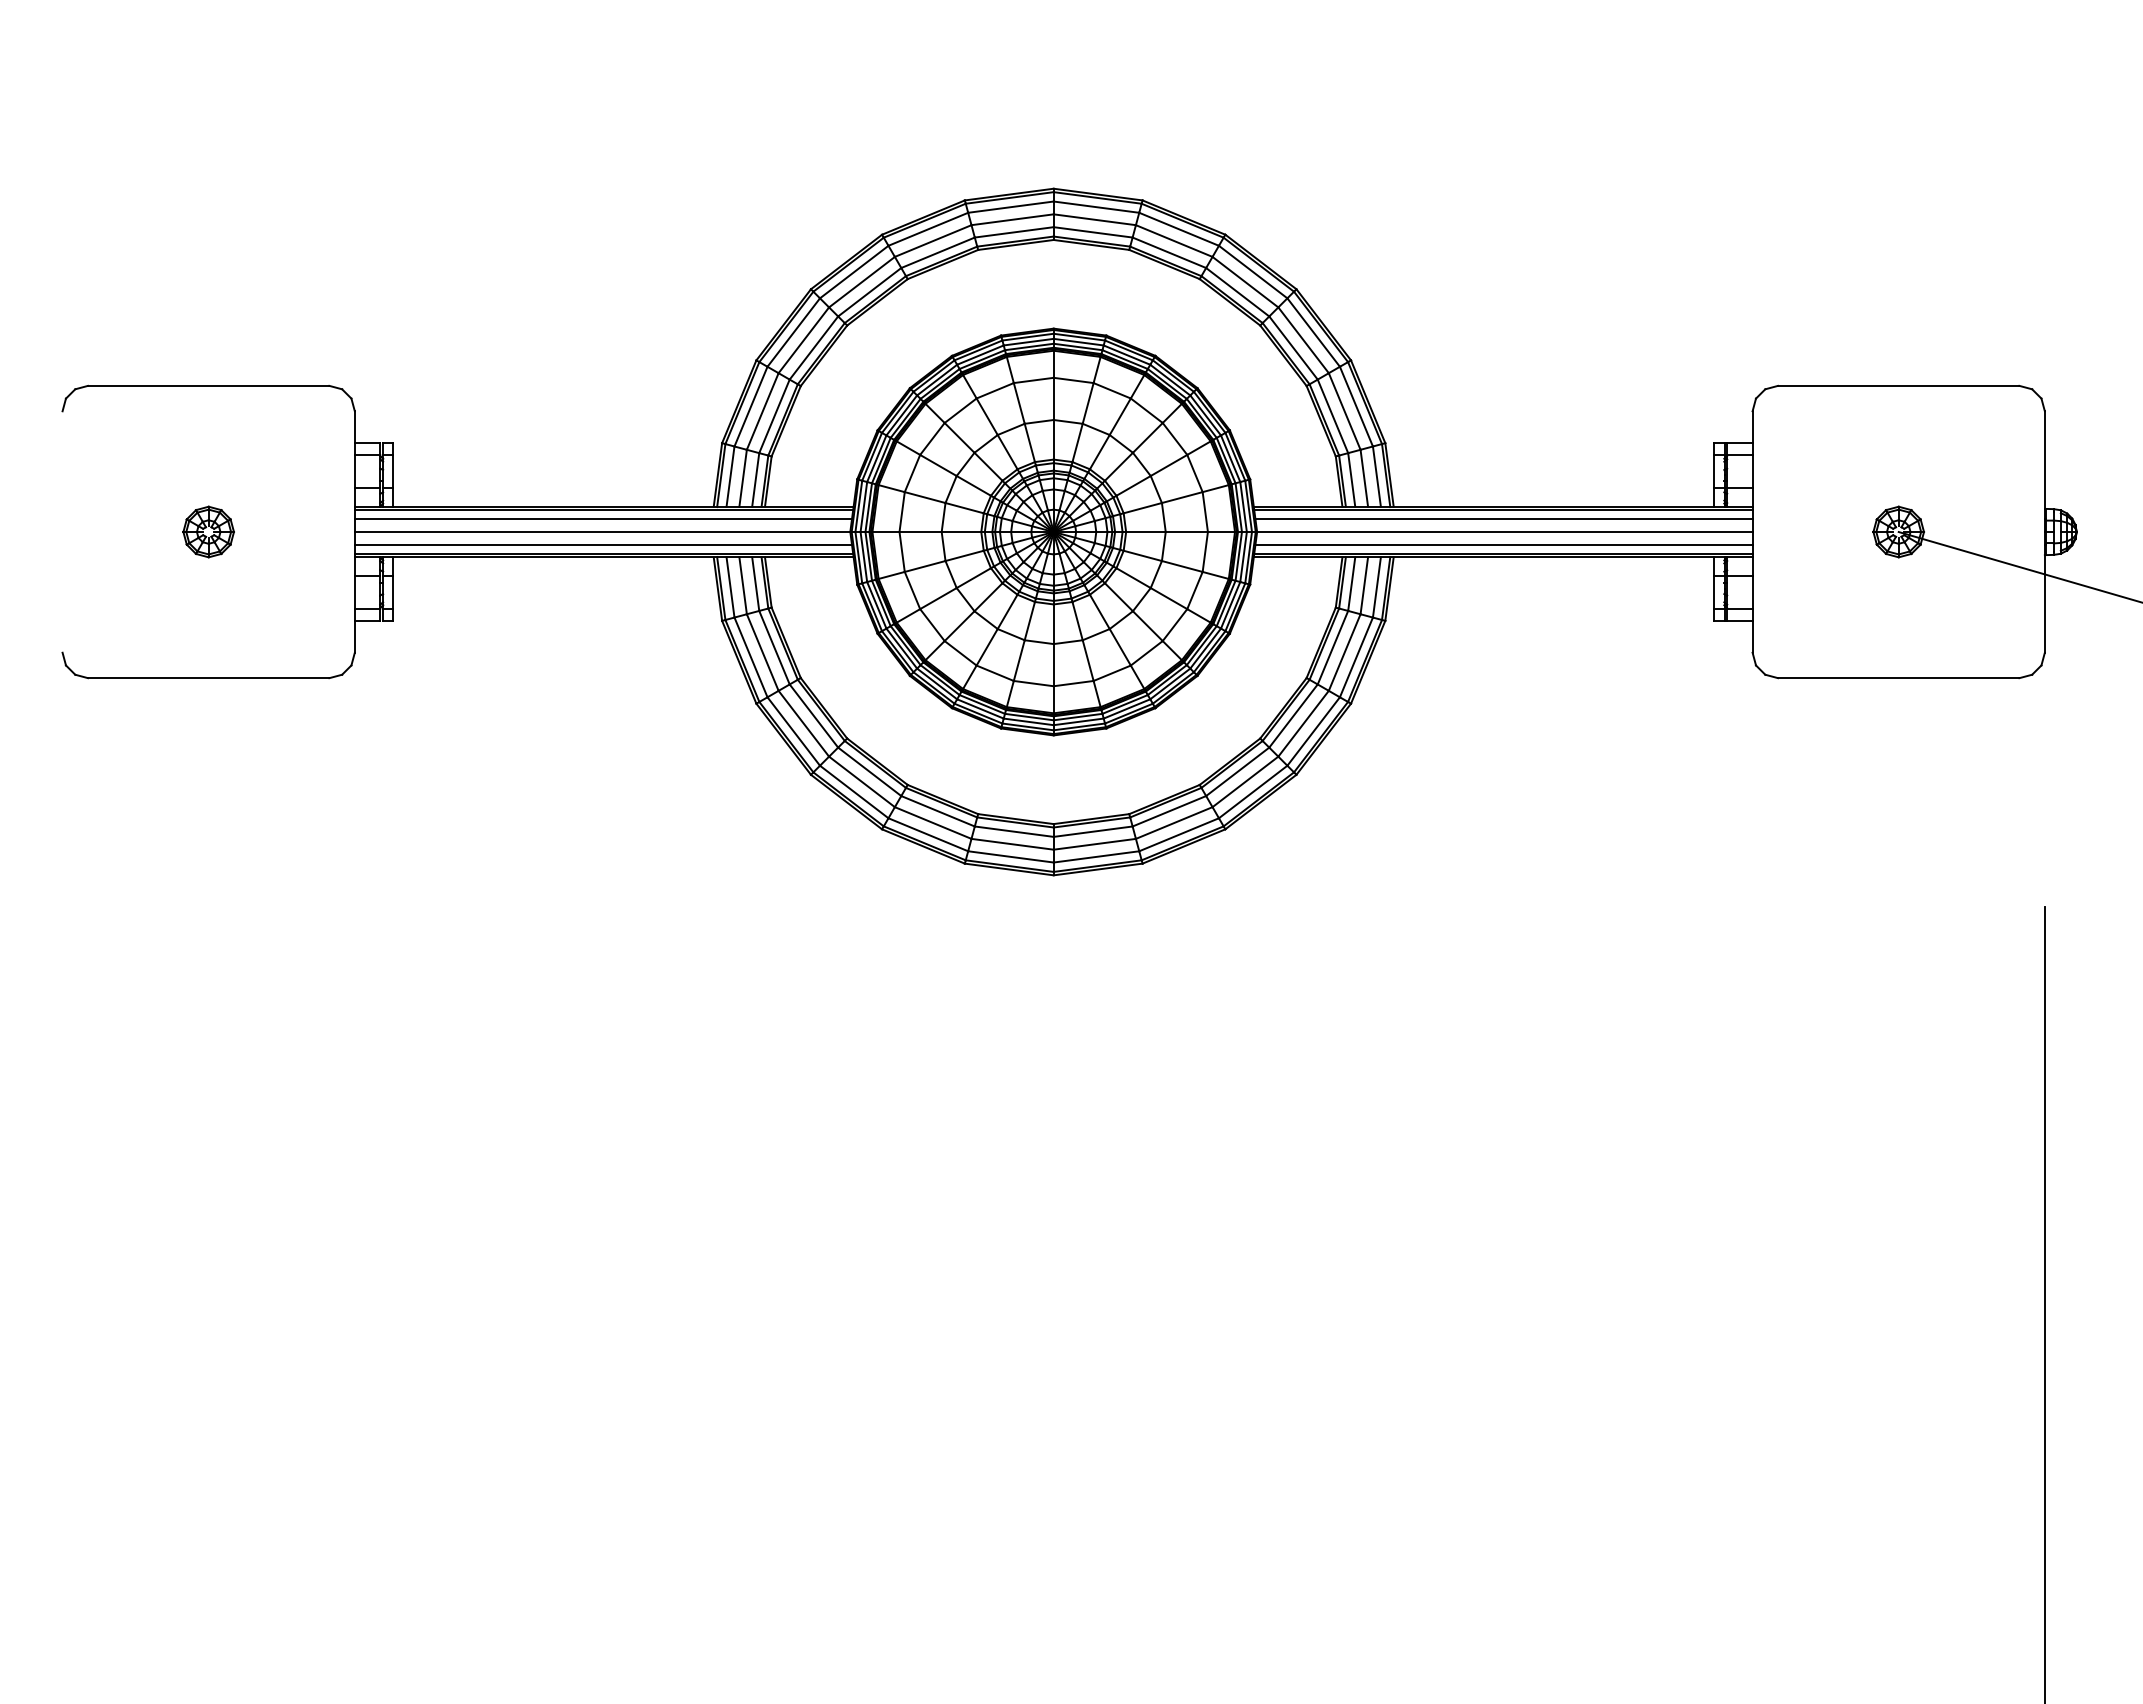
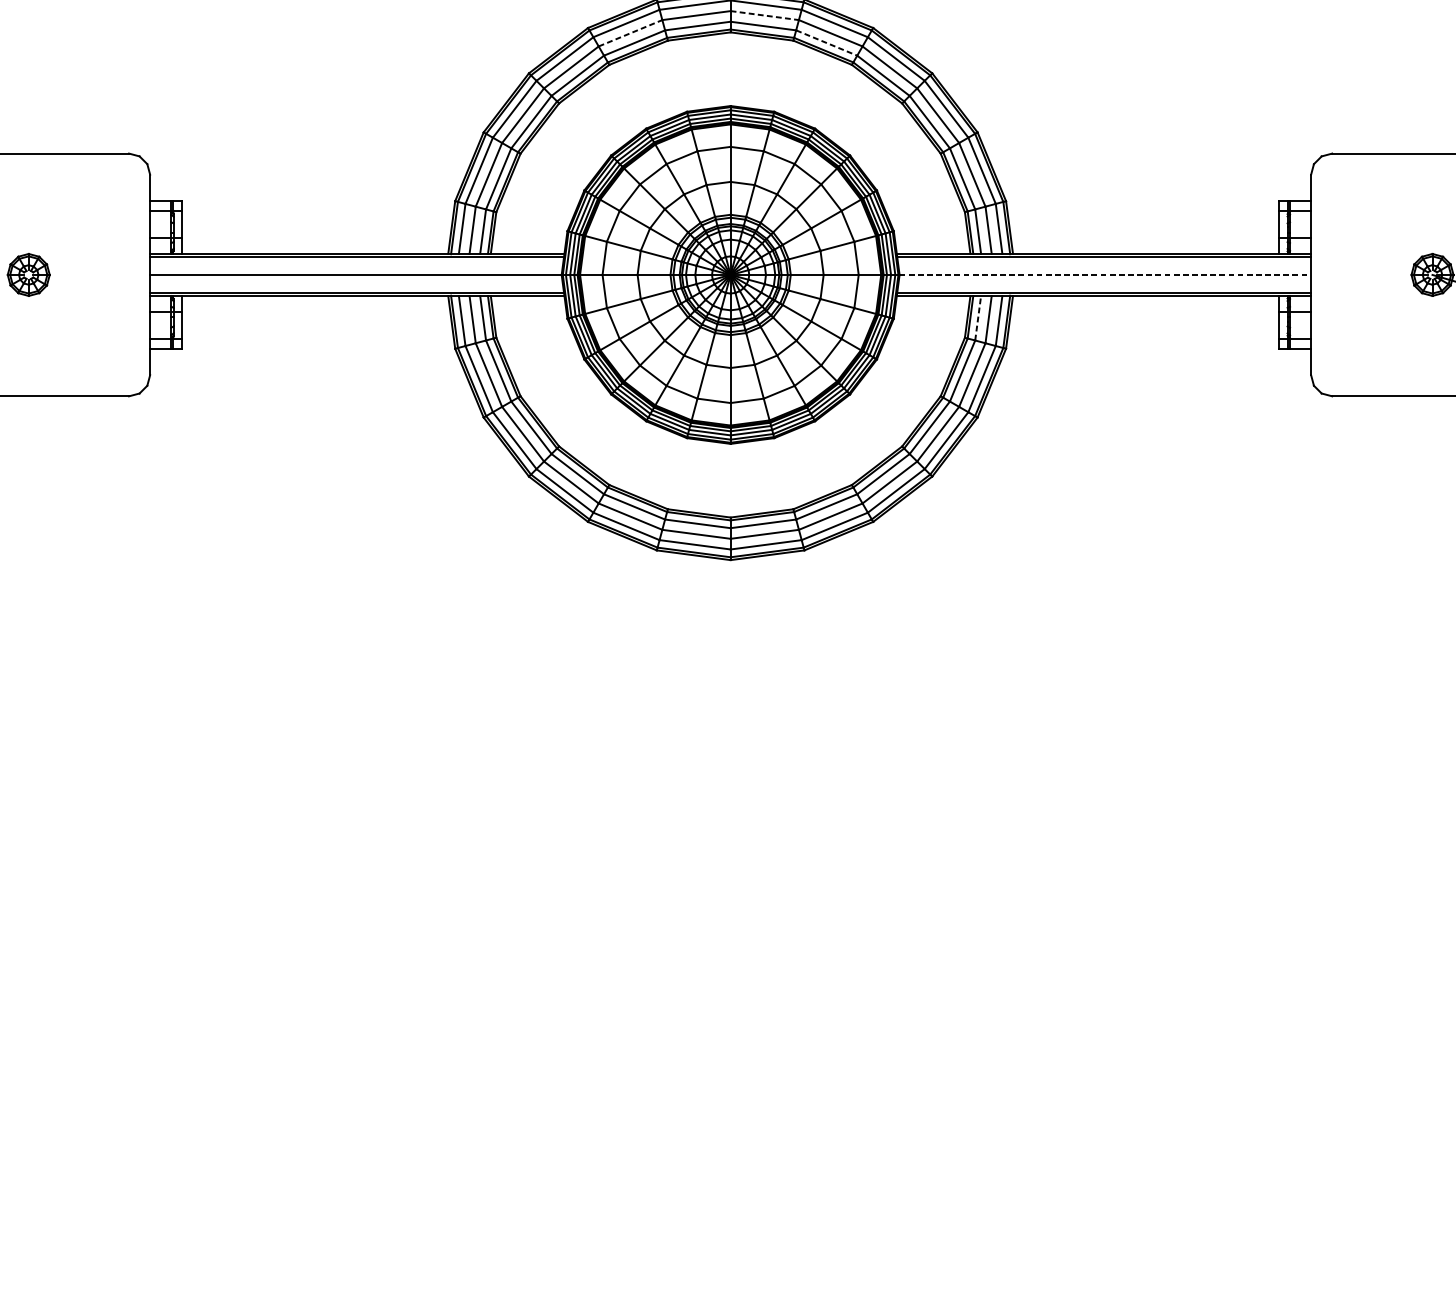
line: (1095, 219) -> (765, 15), solid -> dashed
line: (933, 240) -> (630, 32), solid -> dashed
line: (1169, 252) -> (826, 42), solid -> dashed
line: (602, 519) -> (355, 264), removed
line: (1503, 519) -> (1104, 264), removed
line: (1504, 532) -> (1105, 275), solid -> dashed
line: (602, 544) -> (355, 285), removed
line: (1503, 544) -> (1104, 285), removed
line: (1351, 584) -> (977, 318), solid -> dashed

